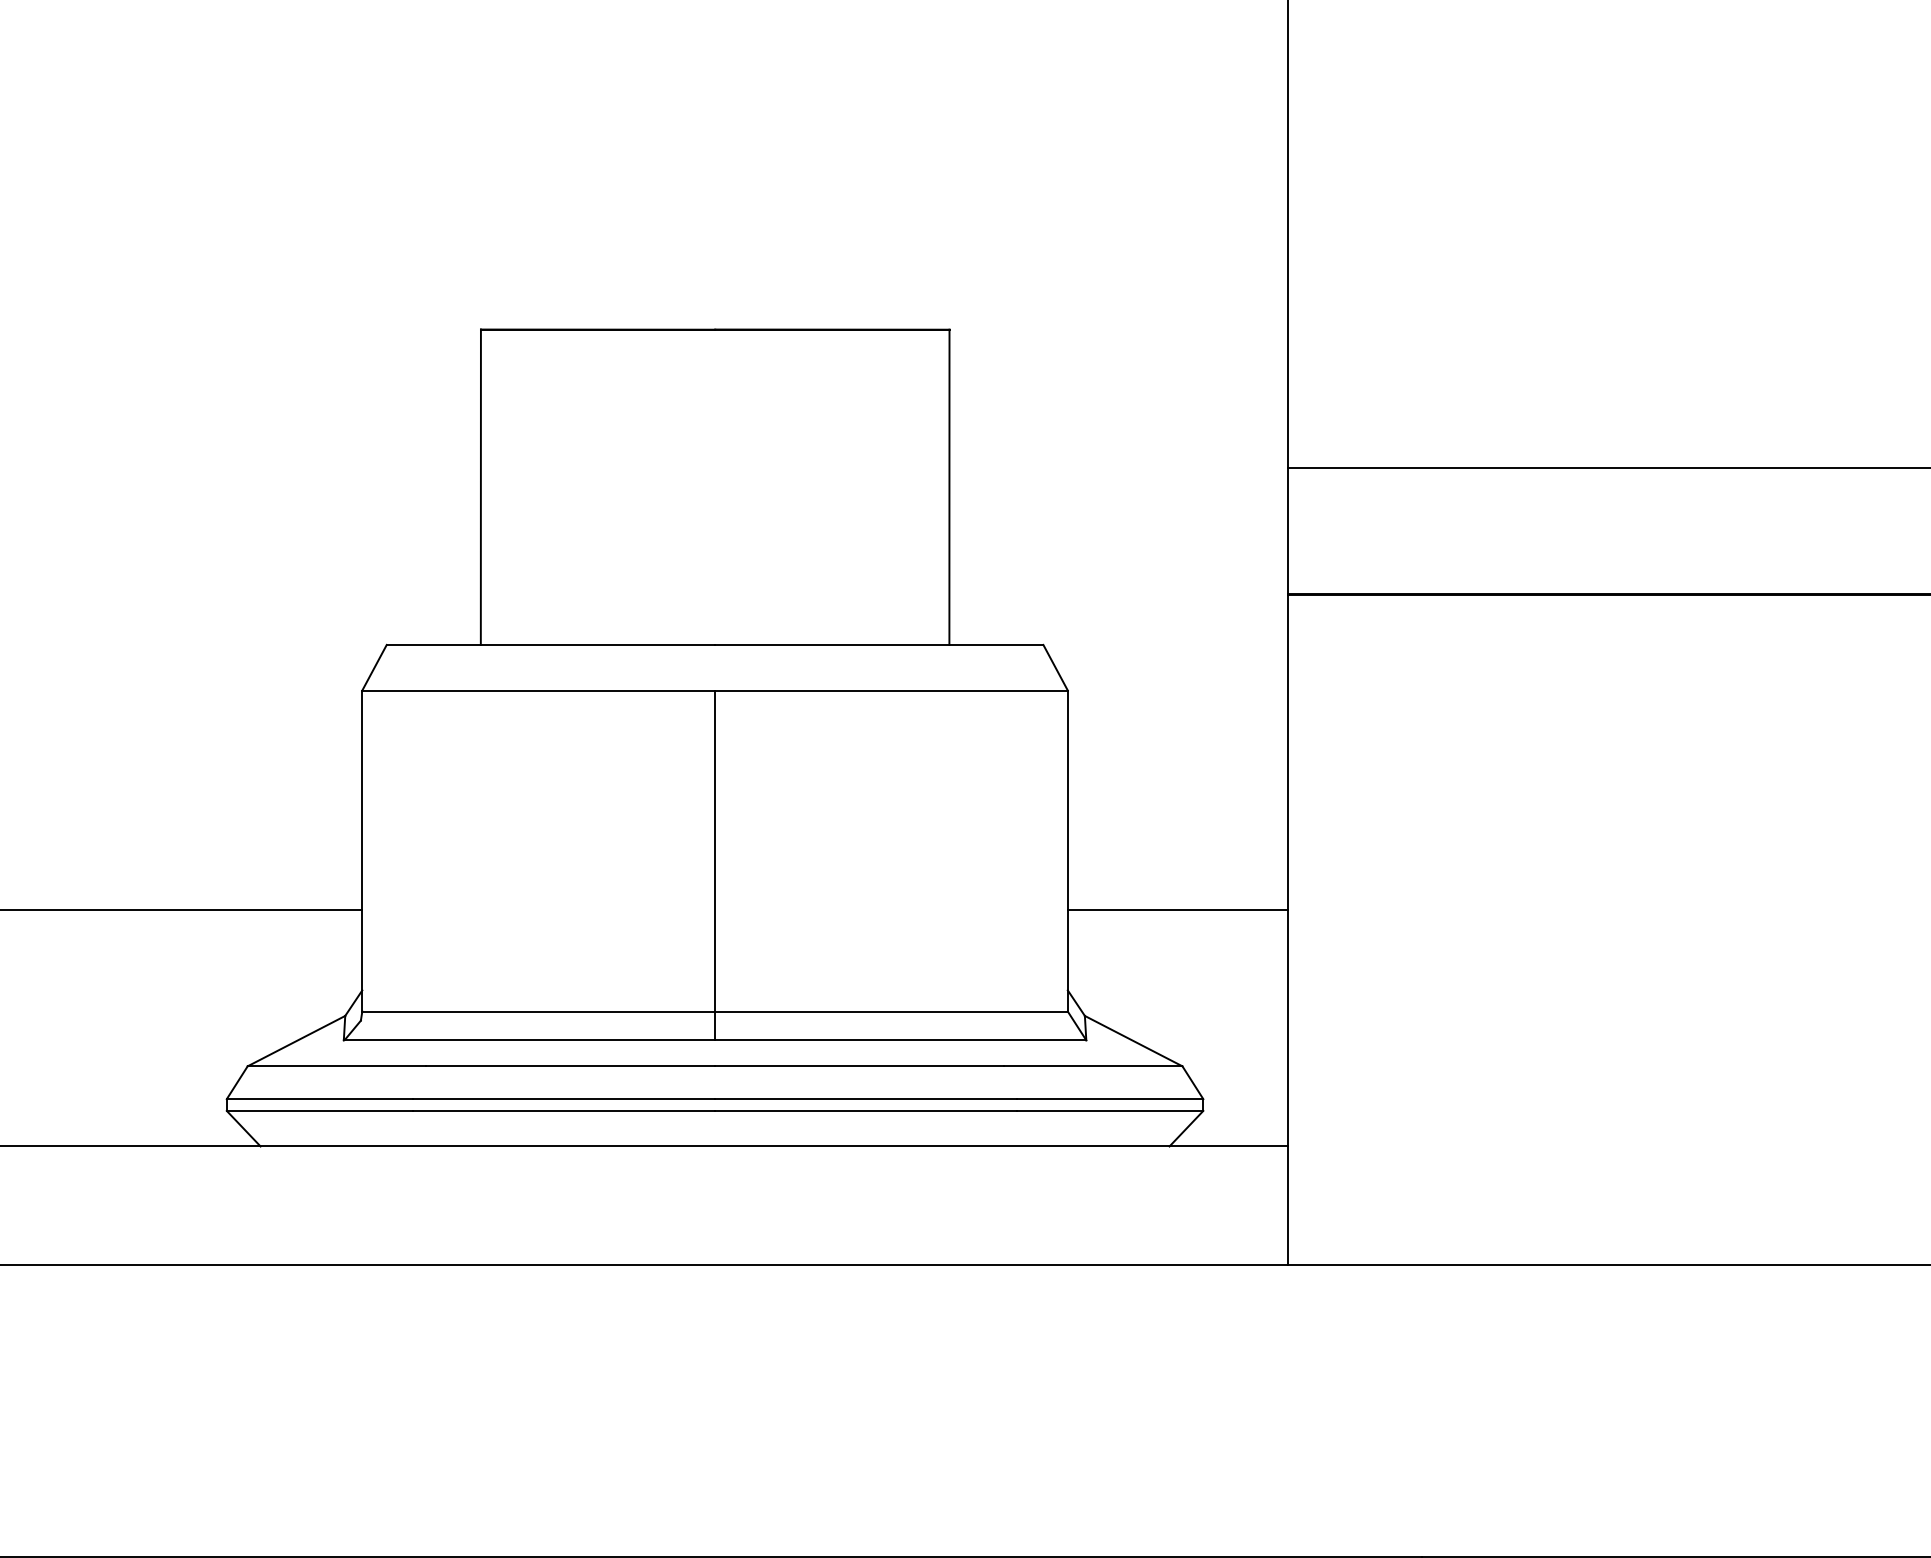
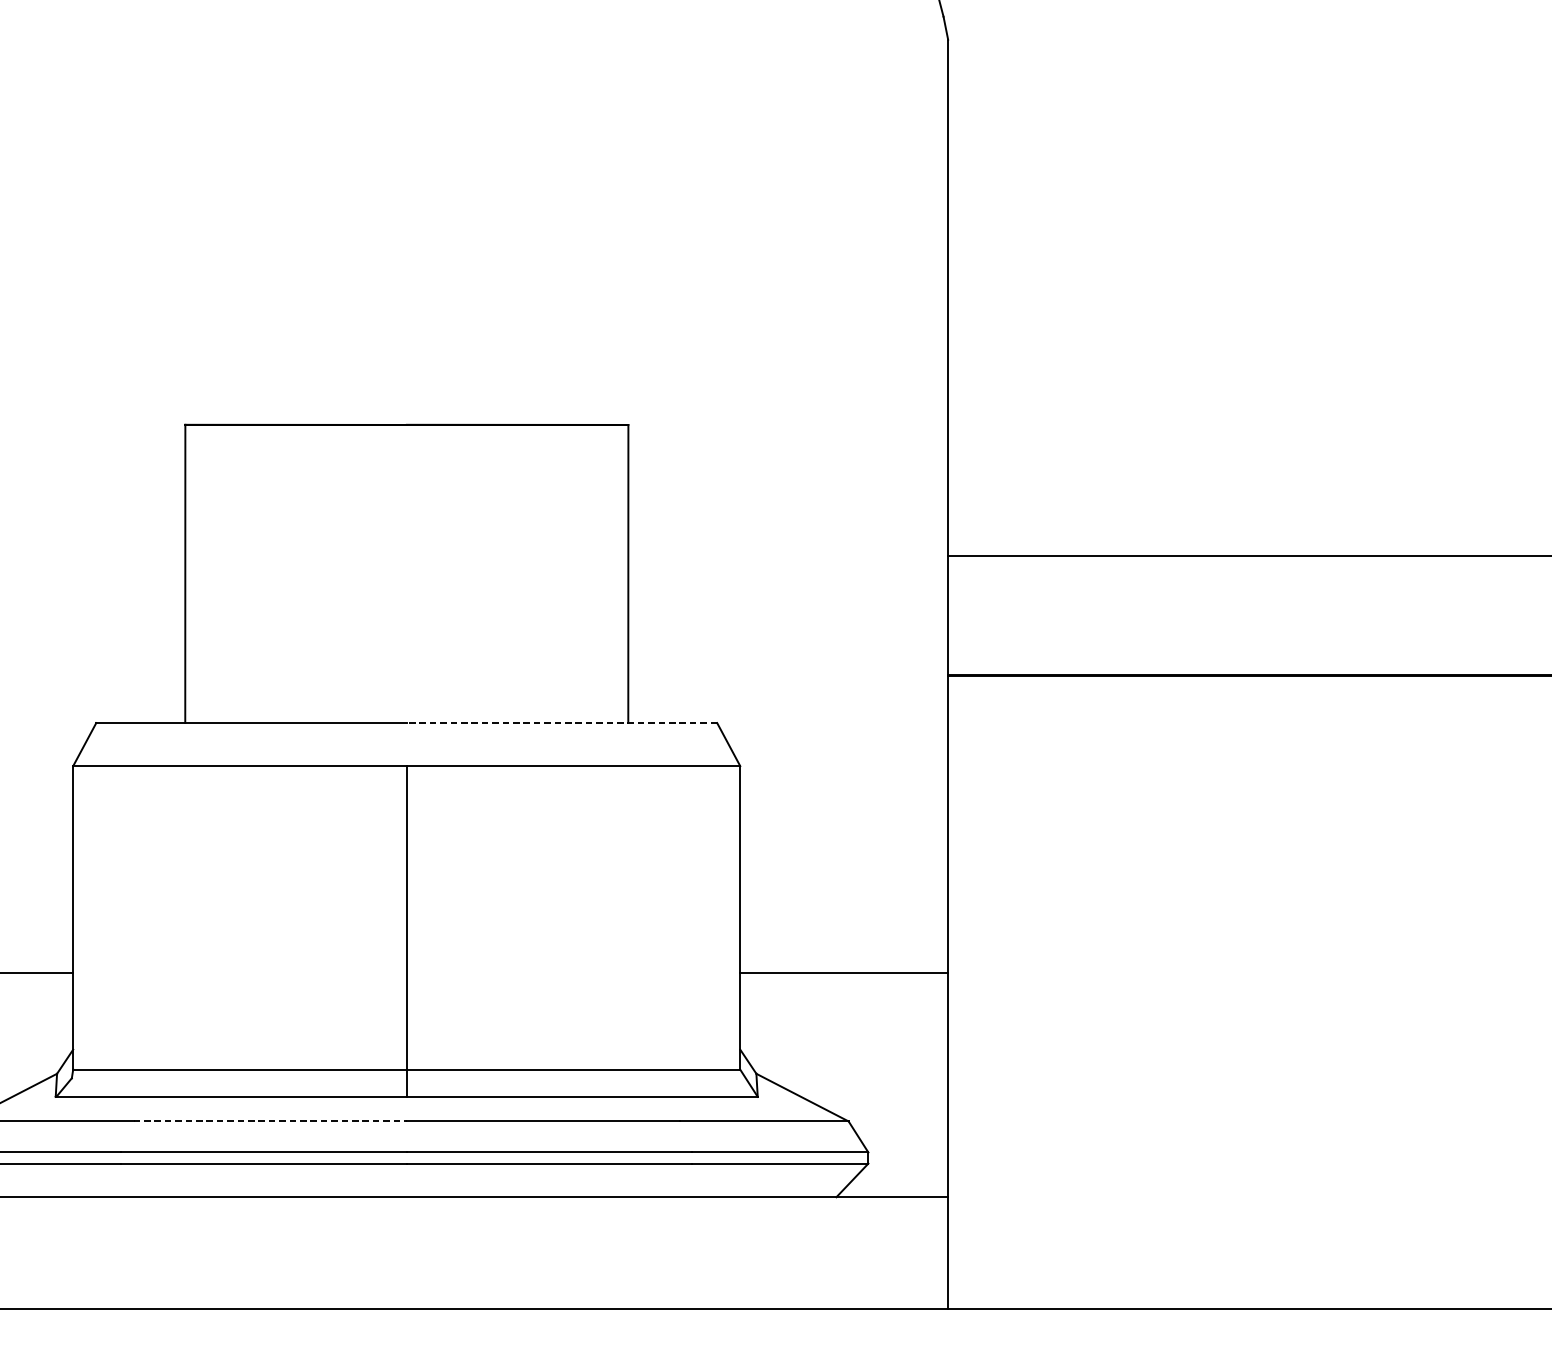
line: (878, 644) -> (561, 722), solid -> dashed
line: (571, 1066) -> (270, 1121), solid -> dashed

